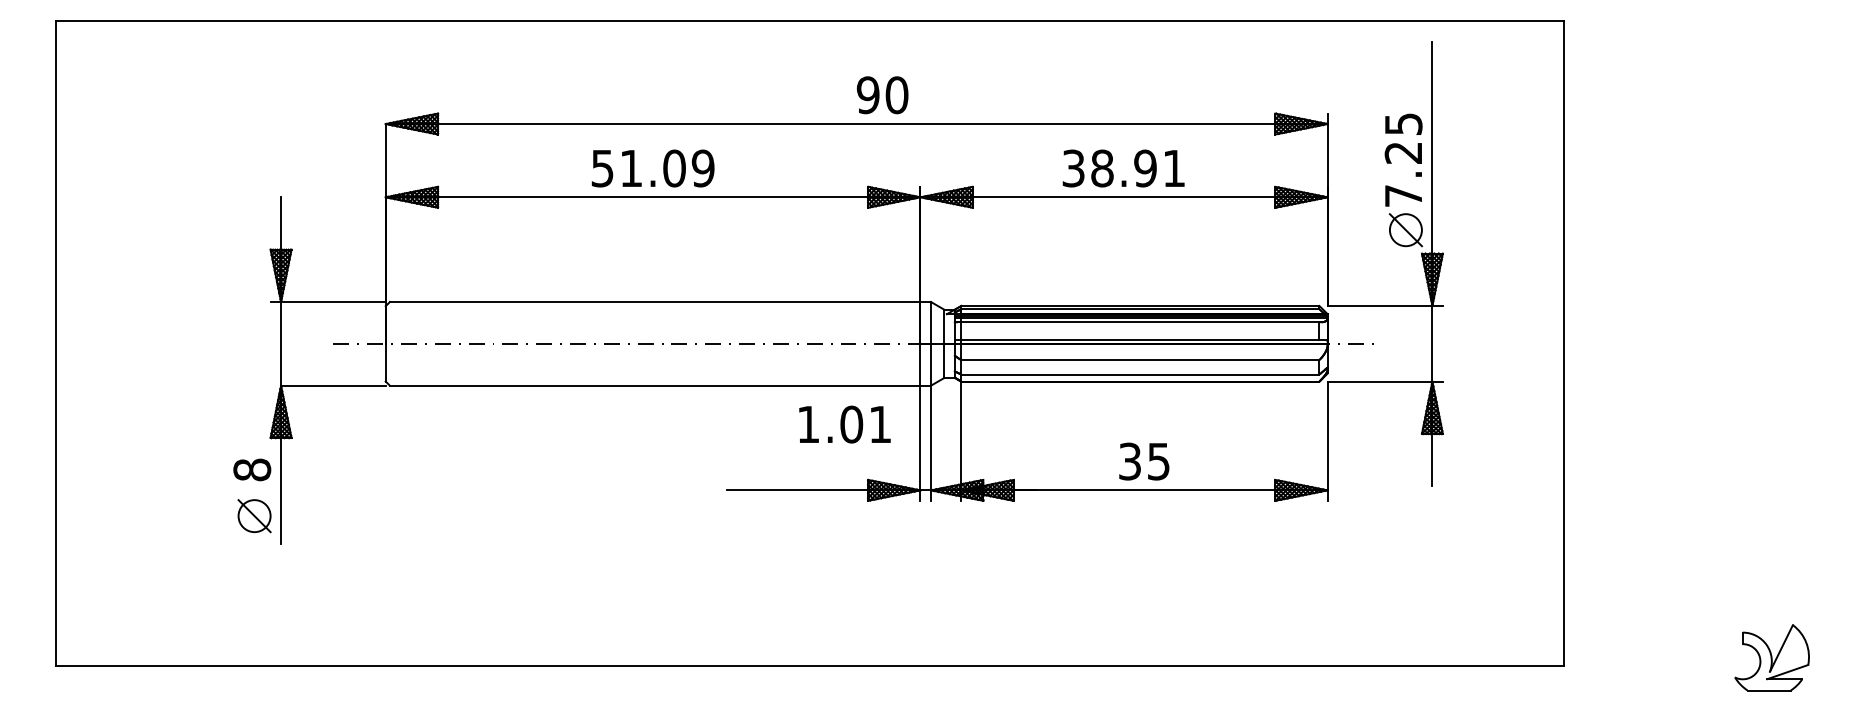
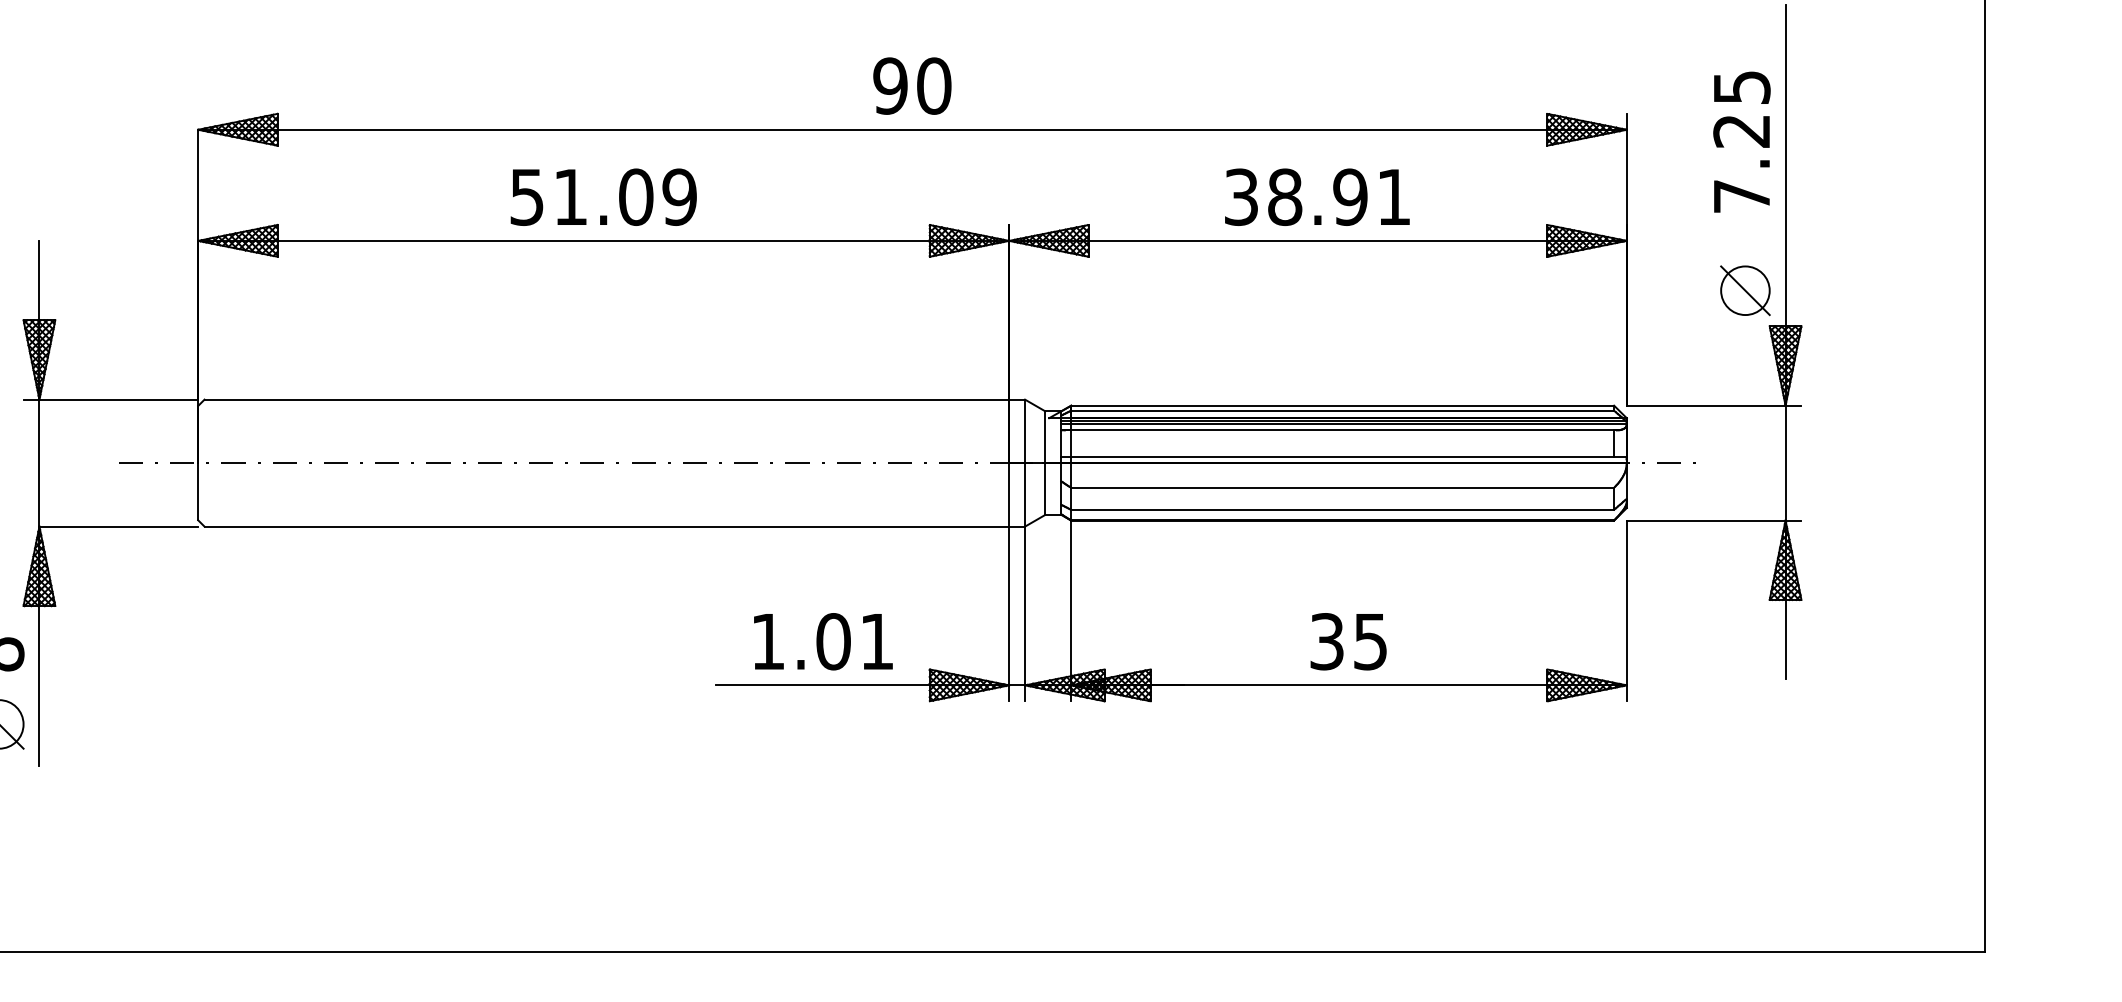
text: (882, 95) -> (912, 86), moved
text: (1403, 159) -> (1741, 141), moved
text: (844, 424) -> (822, 641), moved

